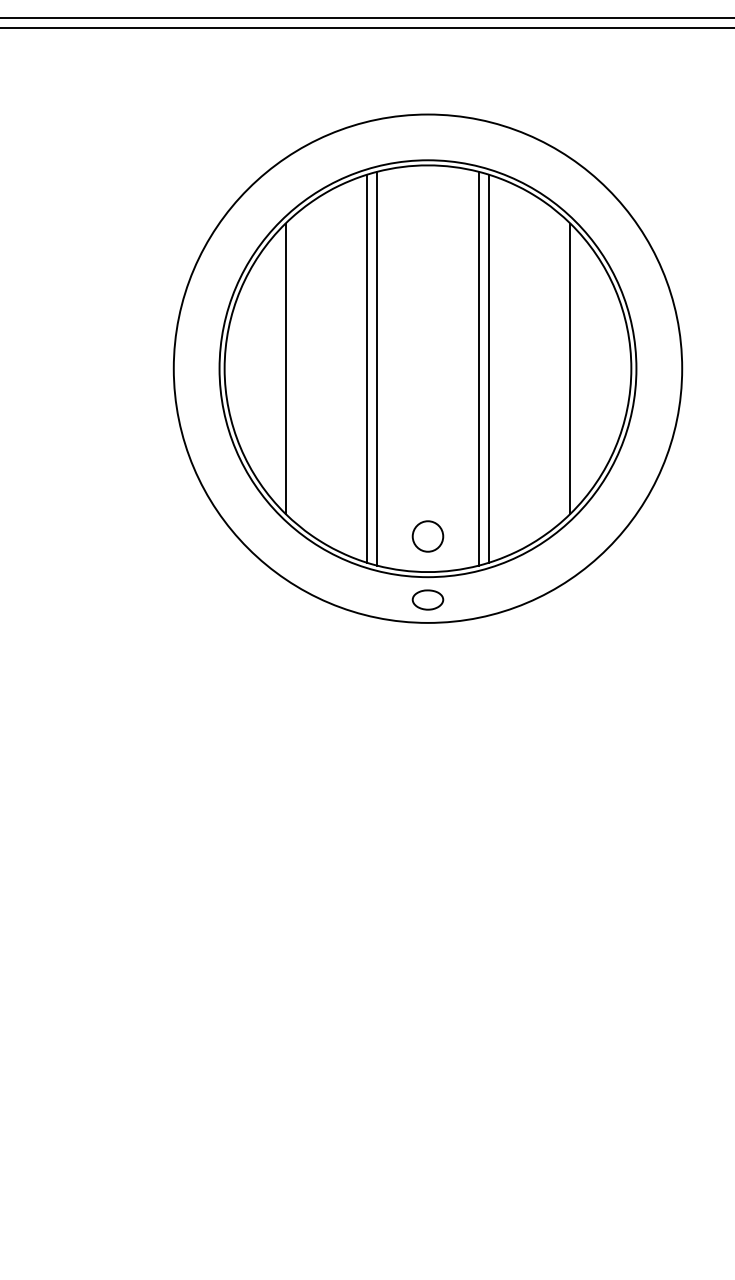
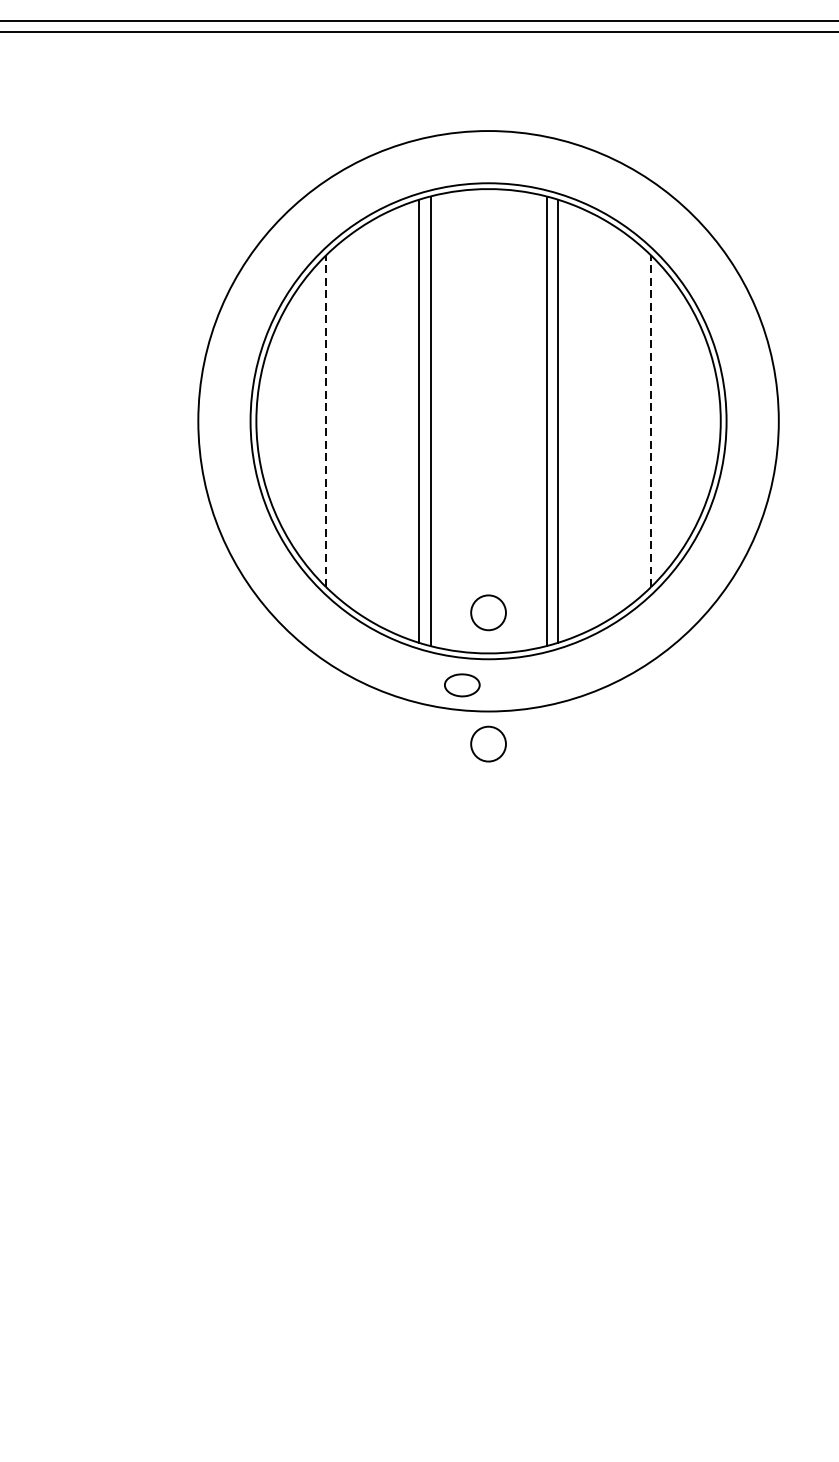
line: (285, 368) -> (325, 421), solid -> dashed
line: (570, 368) -> (651, 421), solid -> dashed
part: (427, 599) -> (461, 684), moved
circle: (427, 651) -> (488, 744), added

